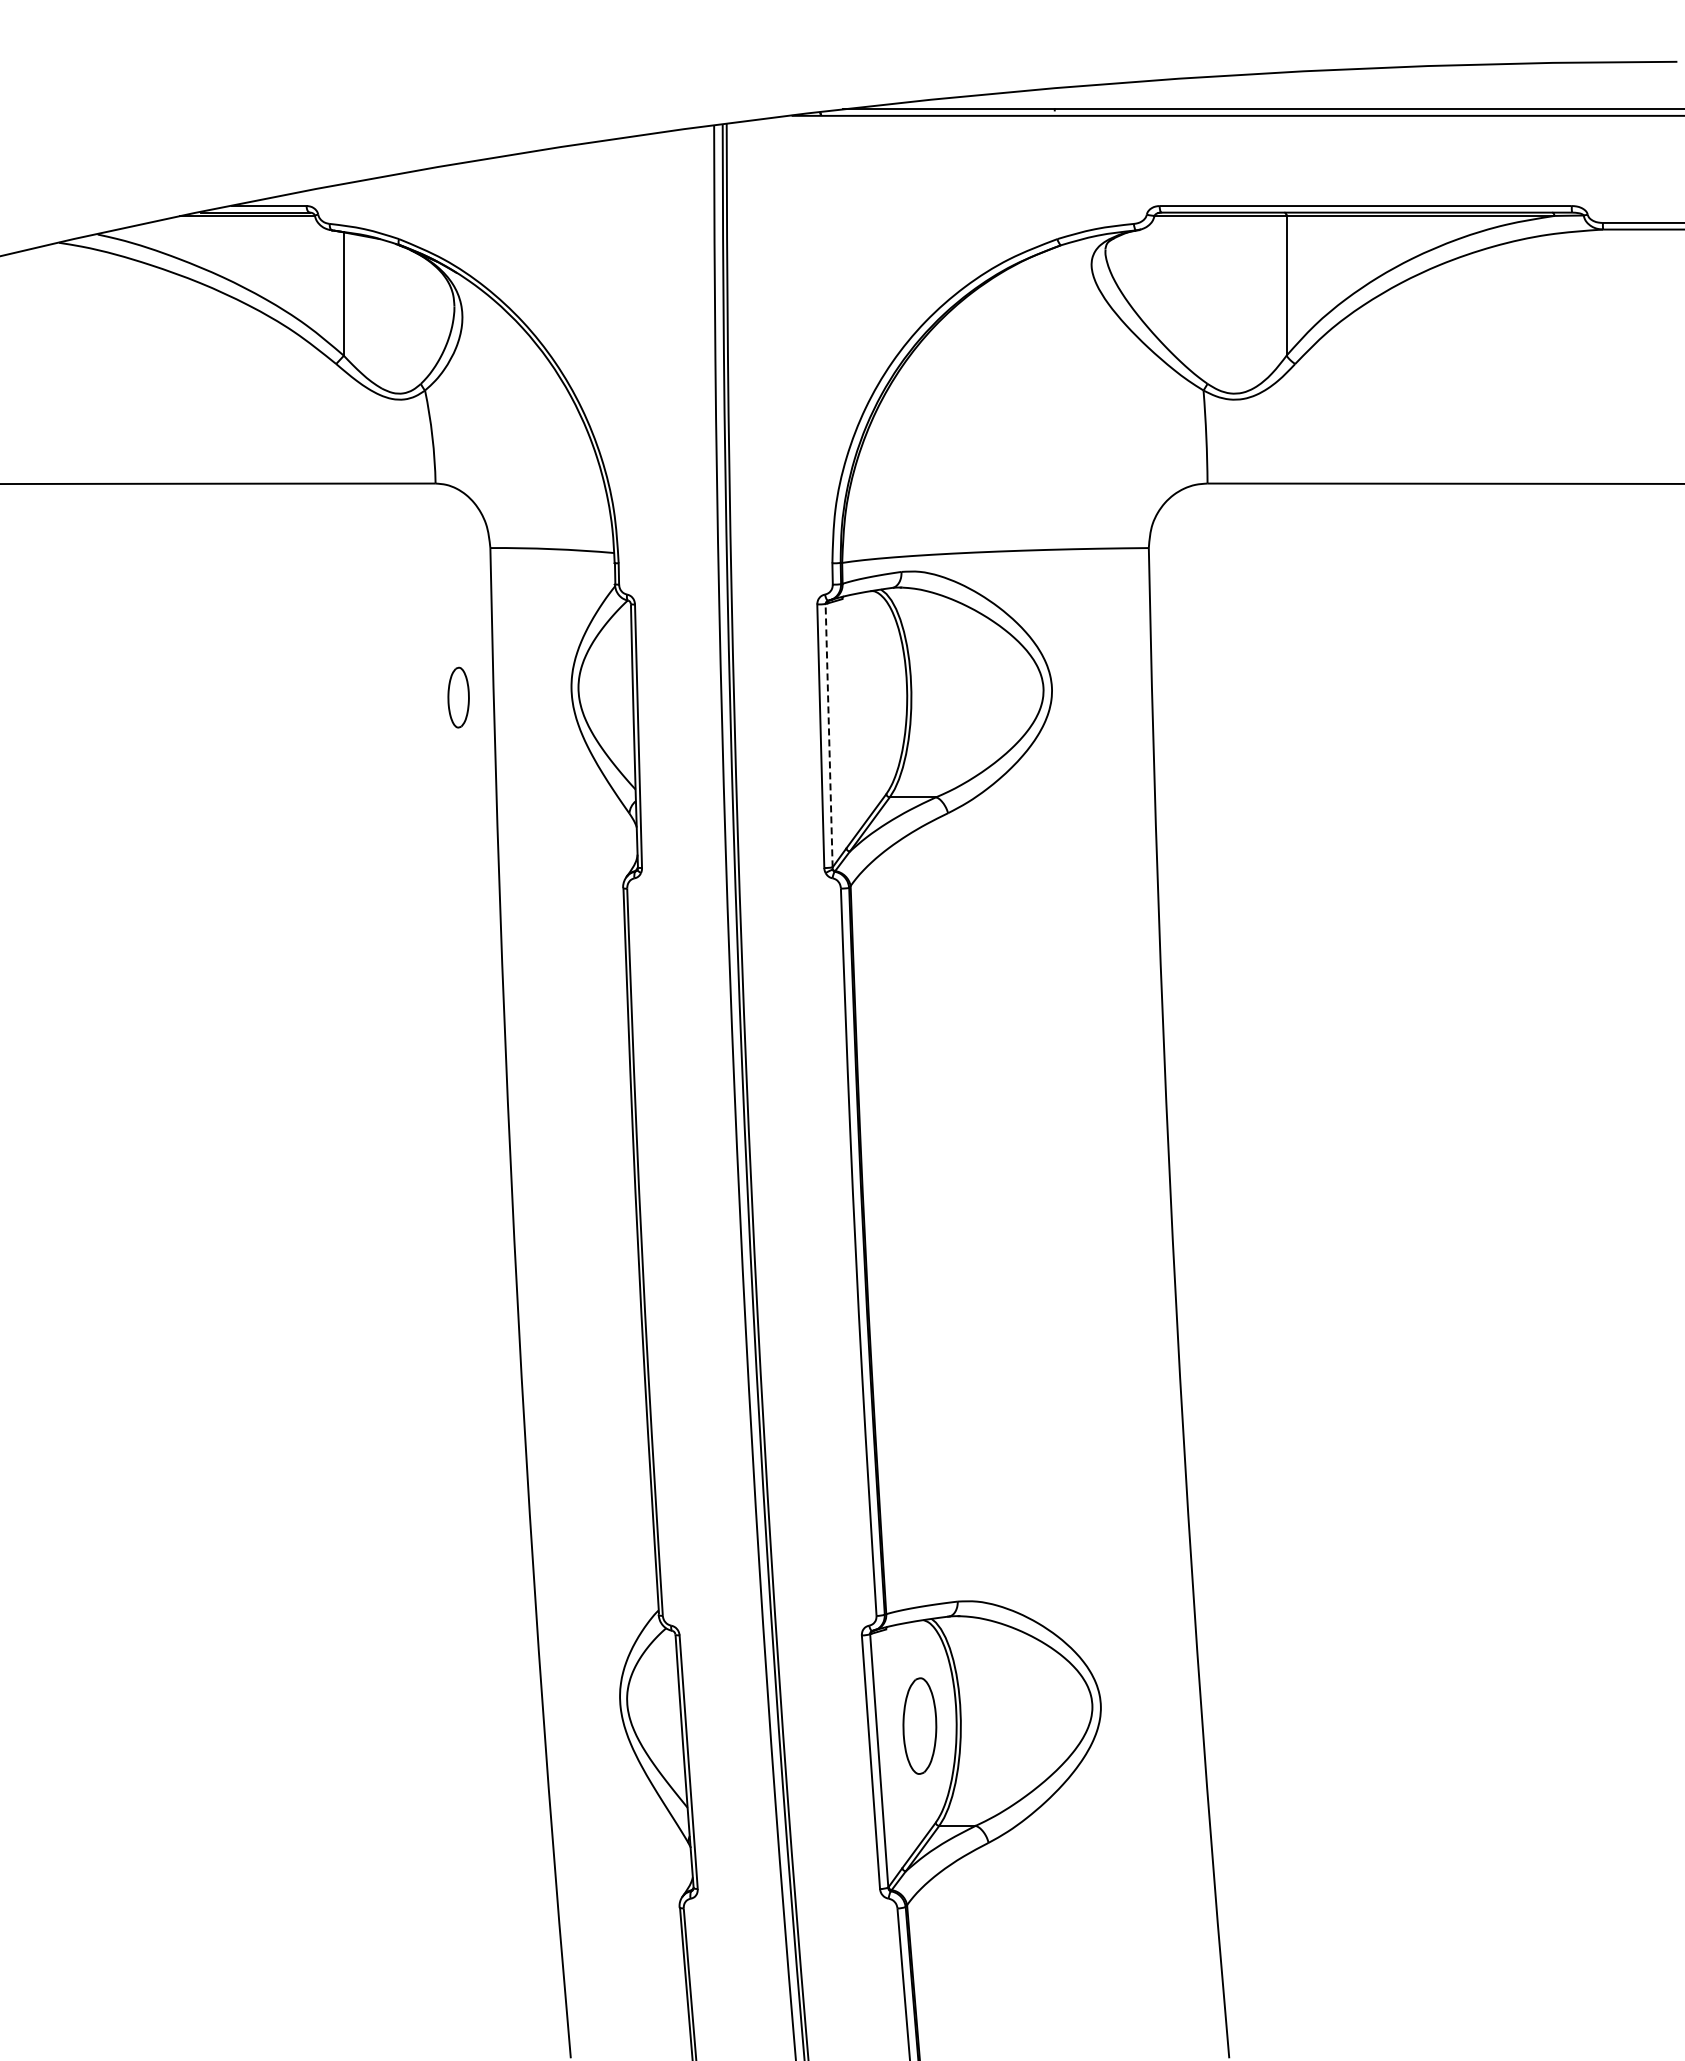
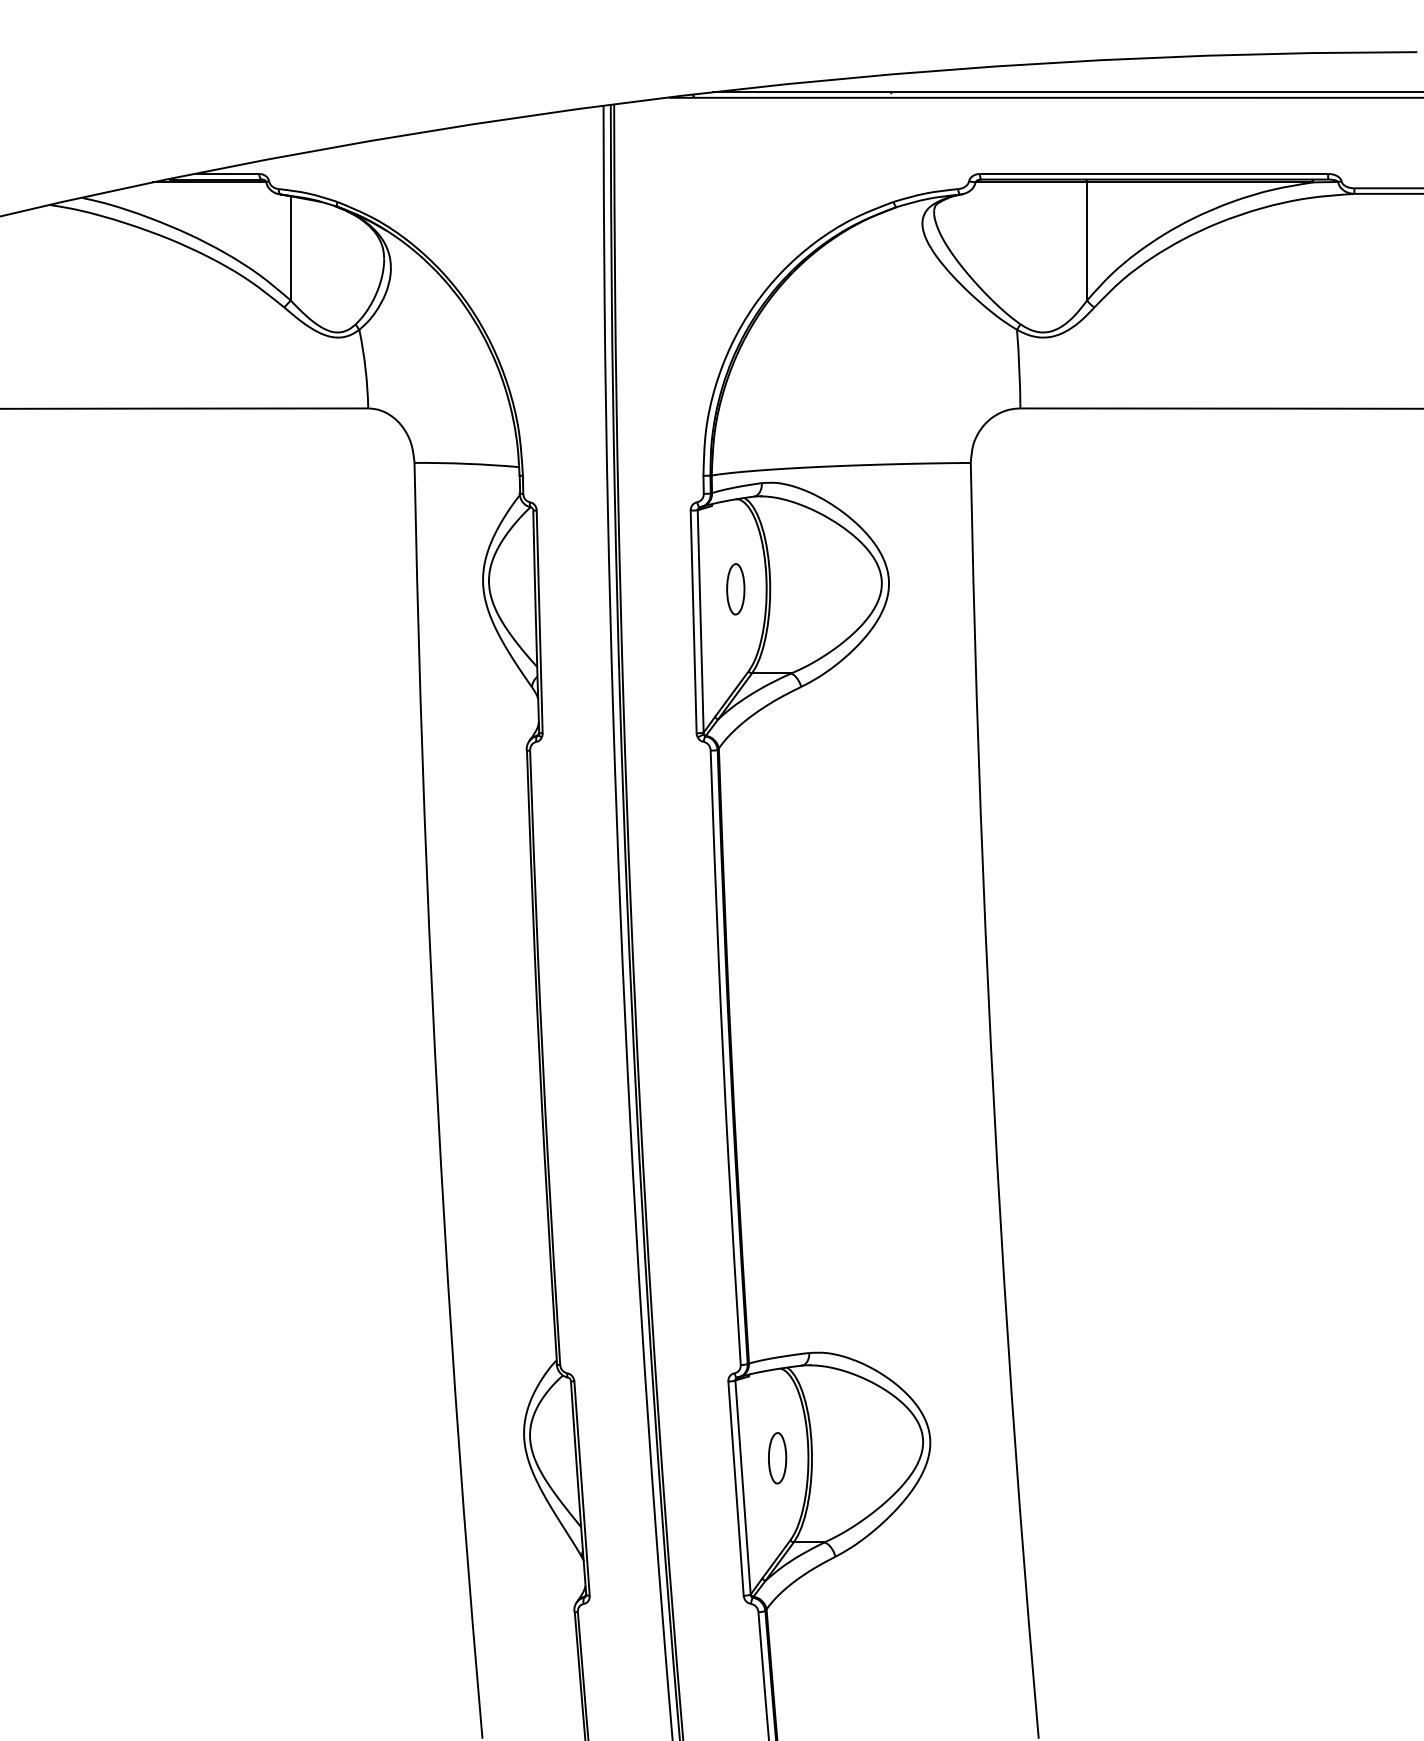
part: (458, 697) -> (735, 589), moved
line: (829, 735) -> (701, 621), dashed -> solid
part: (920, 1726) -> (777, 1458), size x0.62

